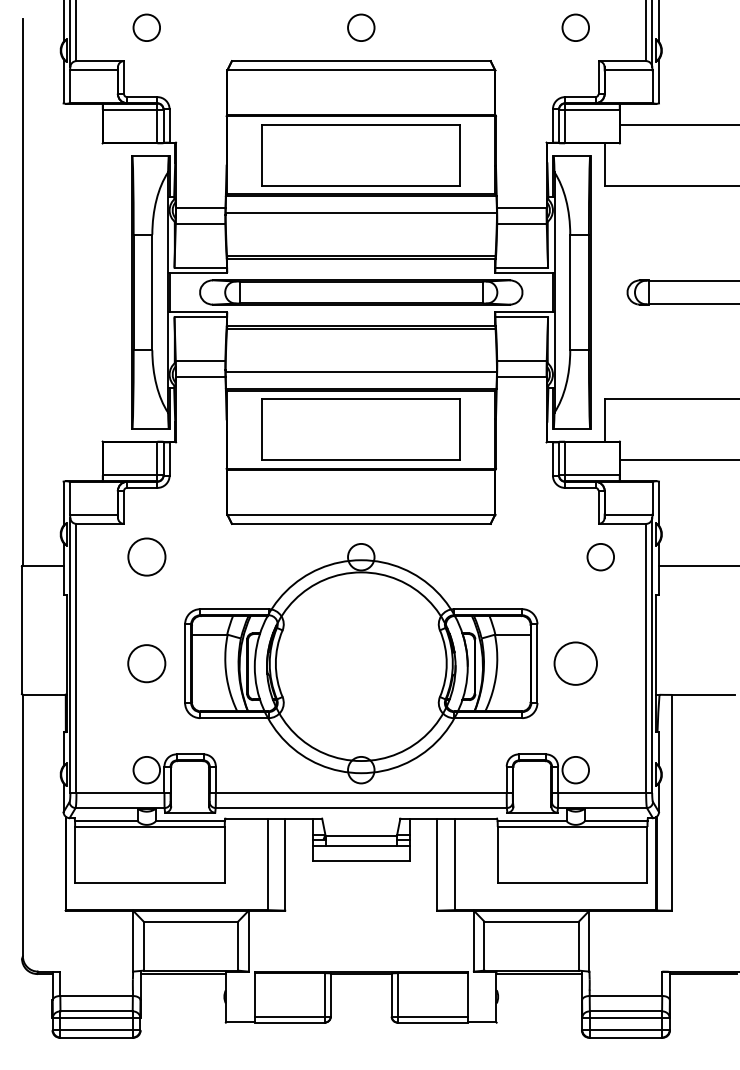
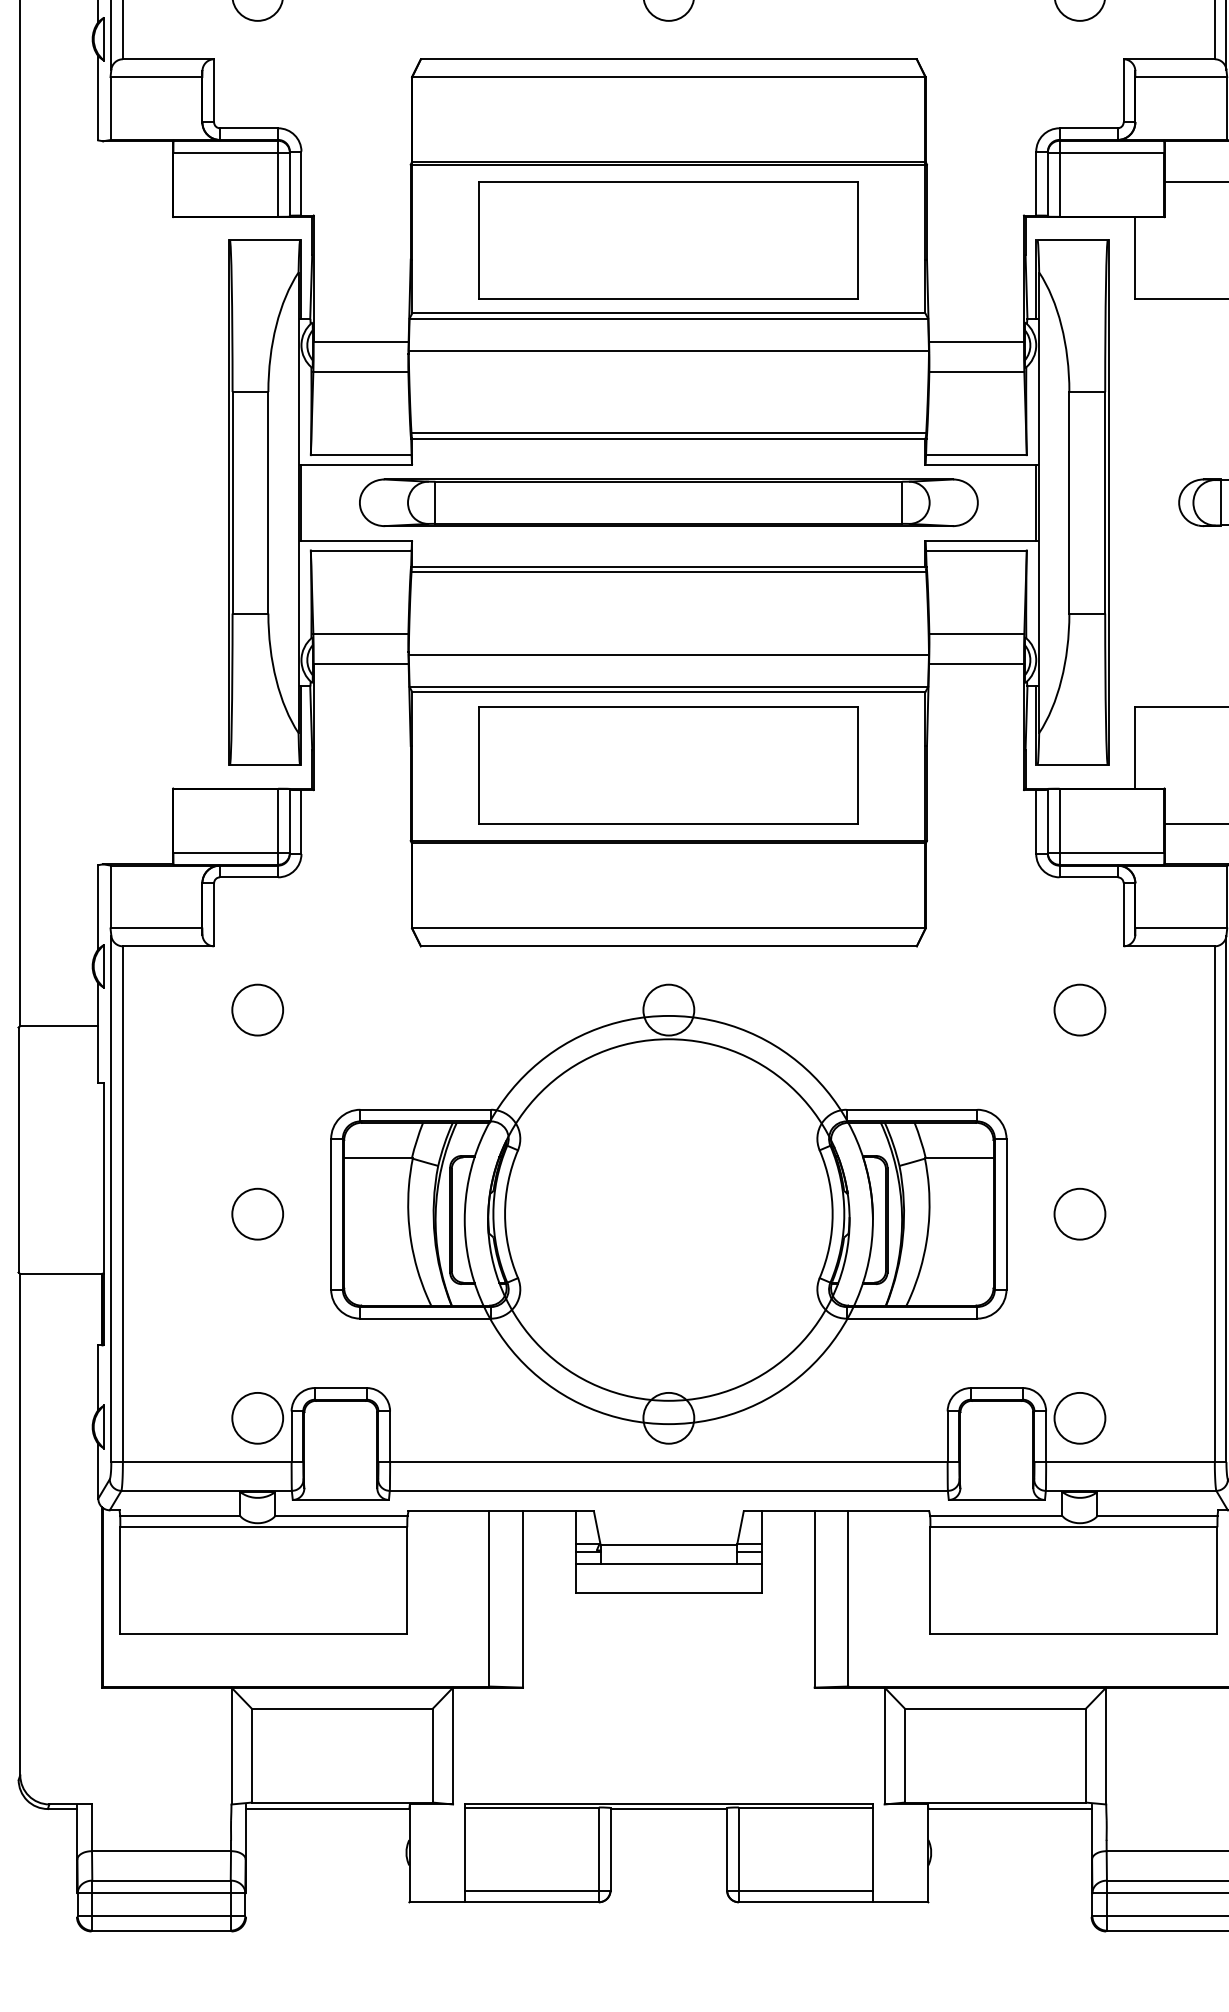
circle: (146, 557) -> (257, 1010), size x0.71
circle: (600, 557) -> (1079, 1010), moved
circle: (146, 663) -> (257, 1213), size x0.71
circle: (575, 663) -> (1079, 1213), size x0.62

